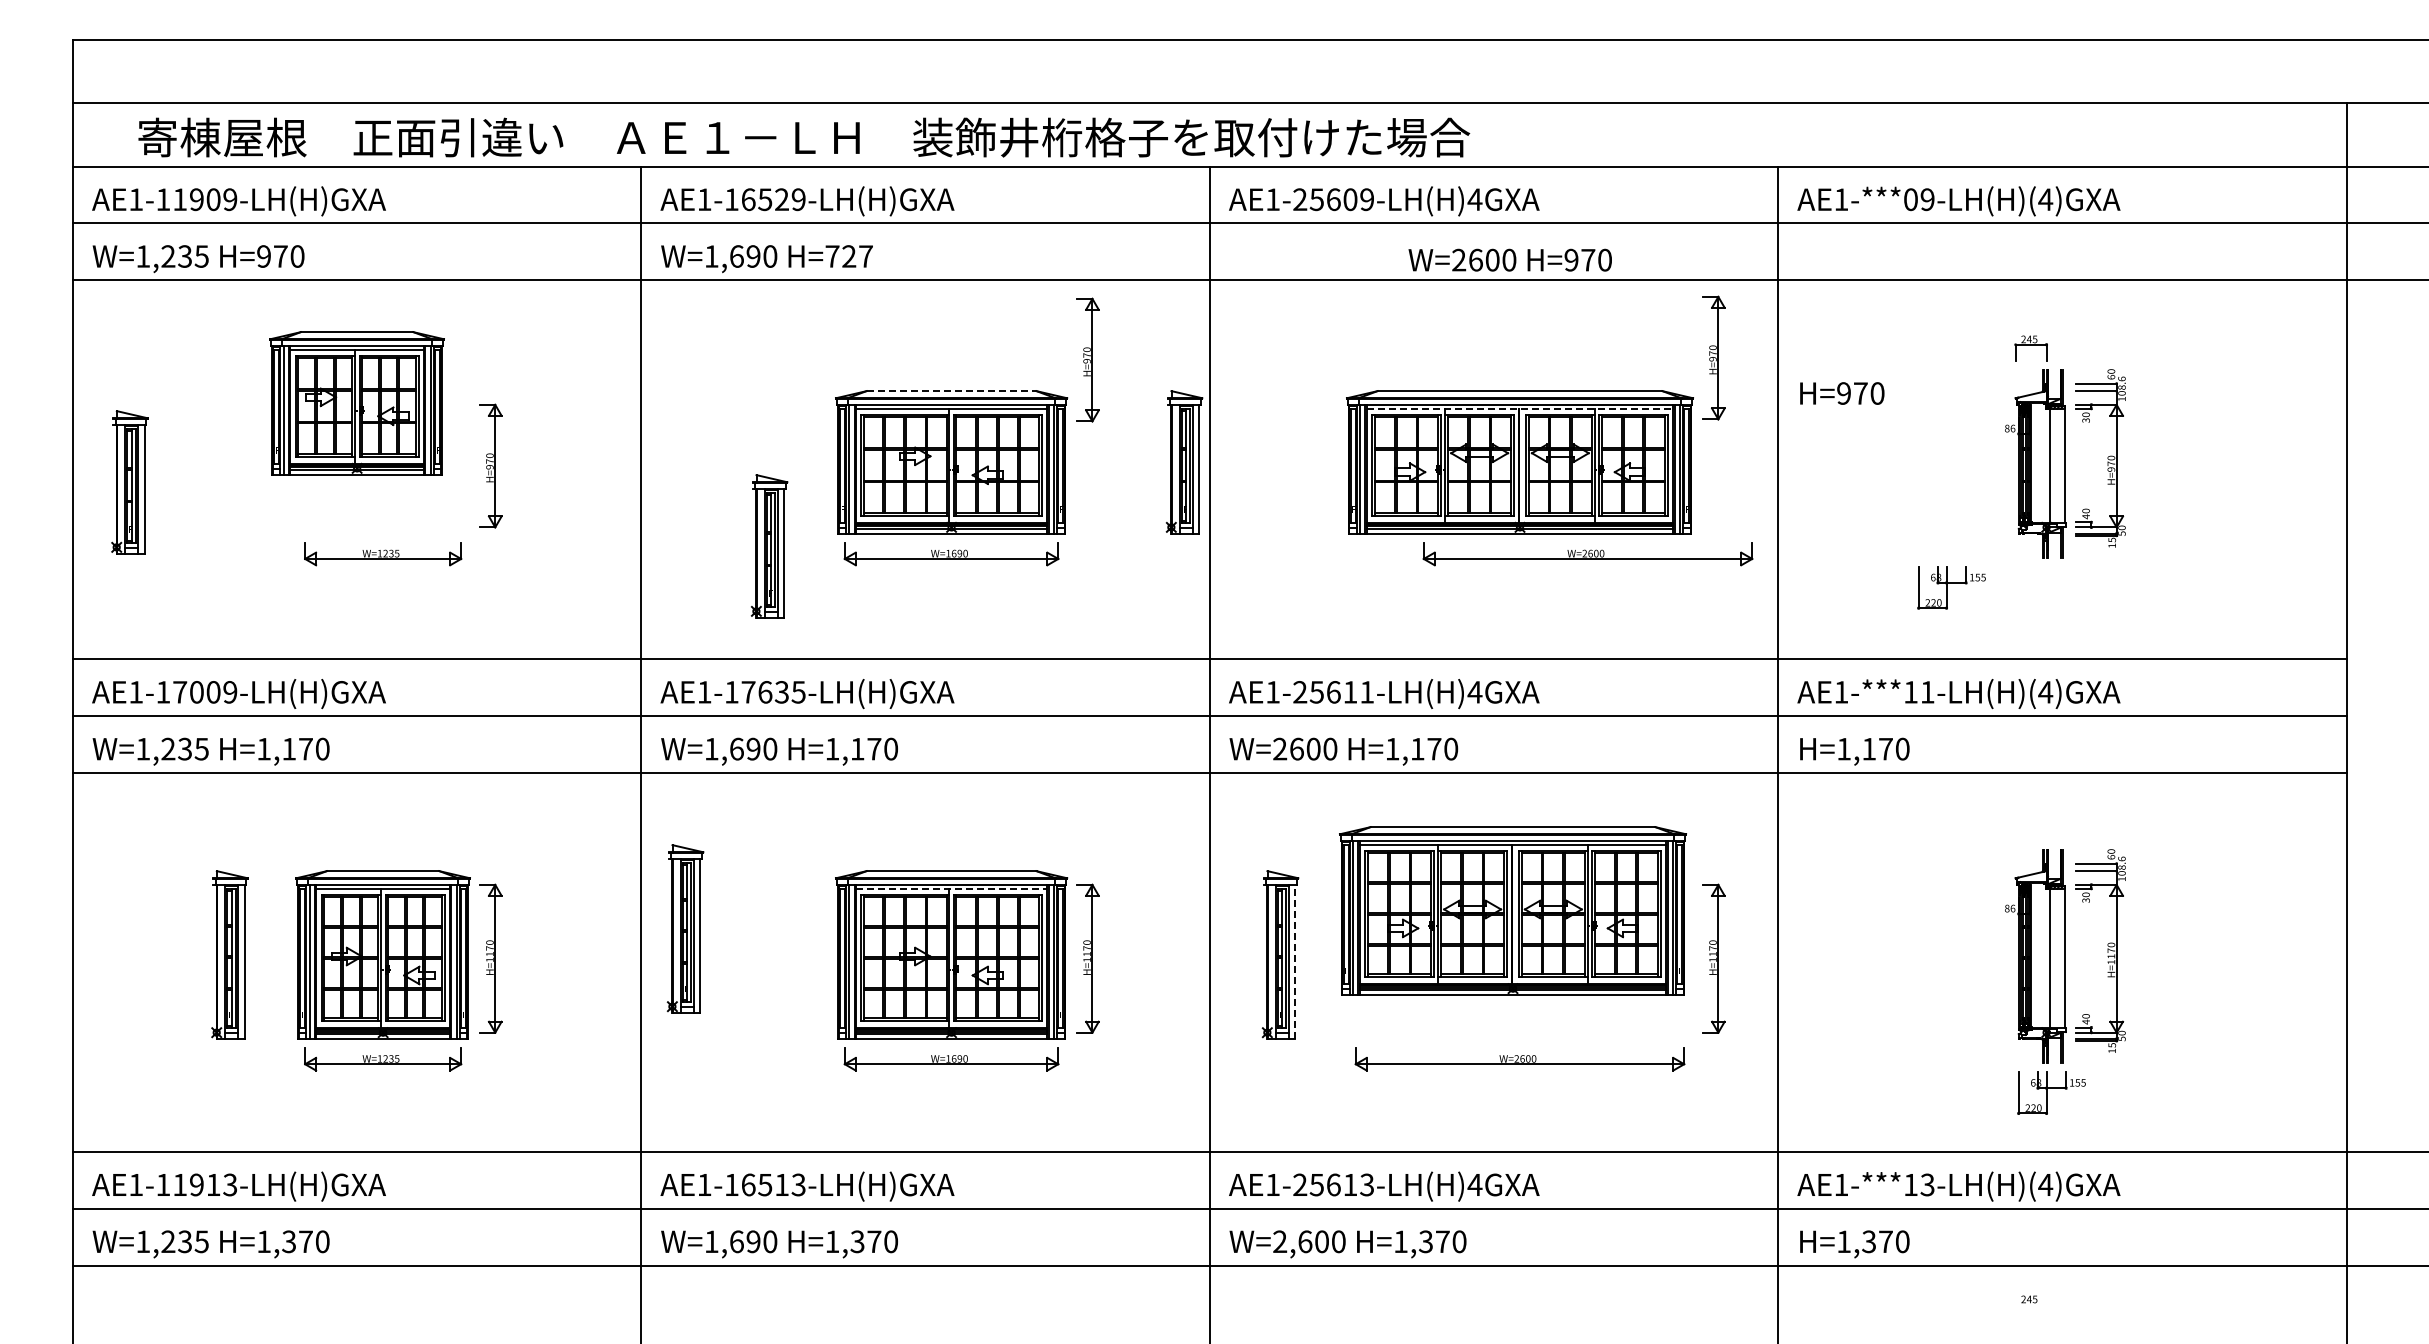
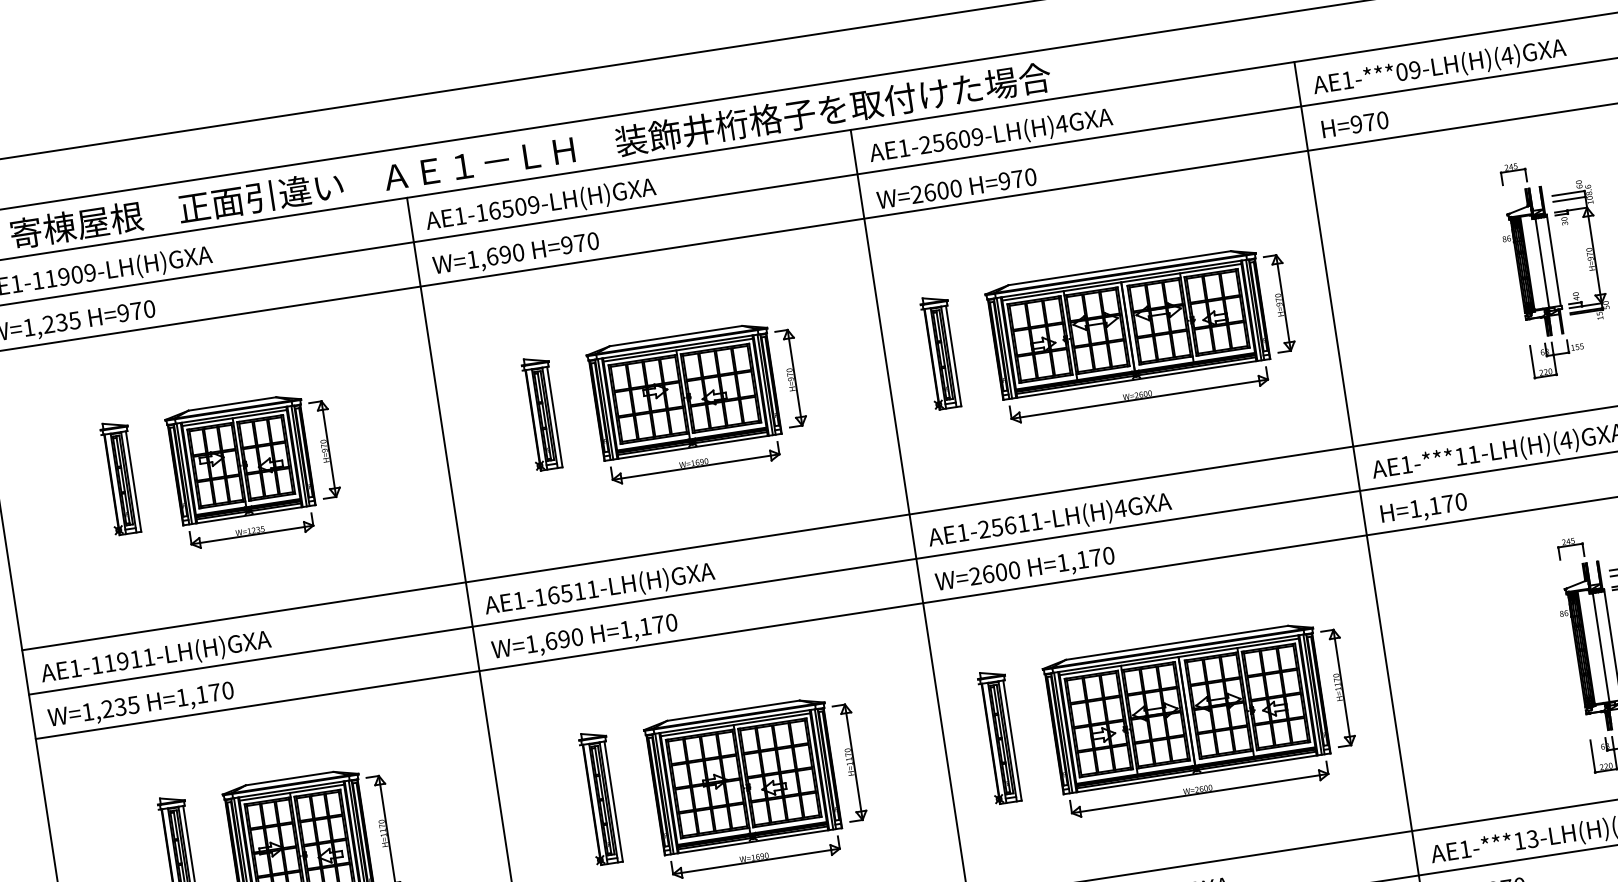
text: (781, 199) -> (520, 206), AE1-16529-LH(H)GXA -> AE1-16509-LH(H)GXA
text: (848, 256) -> (579, 243), H=727 -> H=970
text: (1509, 259) -> (956, 188), moved
part: (1713, 357) -> (1279, 303), moved
part: (1087, 359) -> (791, 377), moved
line: (951, 391) -> (676, 336), dashed -> solid
text: (1842, 393) -> (1355, 124), moved
part: (356, 403) -> (240, 459), moved
line: (1520, 409) -> (1122, 282), dashed -> solid
part: (1184, 462) -> (941, 352), moved
part: (129, 482) -> (121, 478), moved
part: (769, 546) -> (542, 413), moved
part: (1587, 554) -> (1138, 395), moved
part: (1951, 587) -> (1558, 357), moved
text: (205, 692) -> (129, 660), AE1-17009-LH(H)GXA -> AE1-11911-LH(H)GXA
text: (773, 692) -> (573, 592), AE1-17635-LH(H)GXA -> AE1-16511-LH(H)GXA
part: (2030, 828) -> (1570, 548), added
line: (951, 889) -> (735, 725), dashed -> solid
part: (1512, 910) -> (1186, 707), moved
part: (685, 928) -> (601, 797), moved
line: (1295, 961) -> (1012, 740), dashed -> solid

